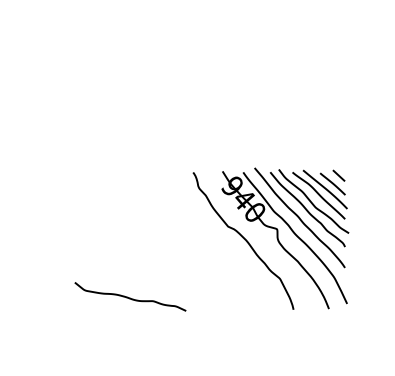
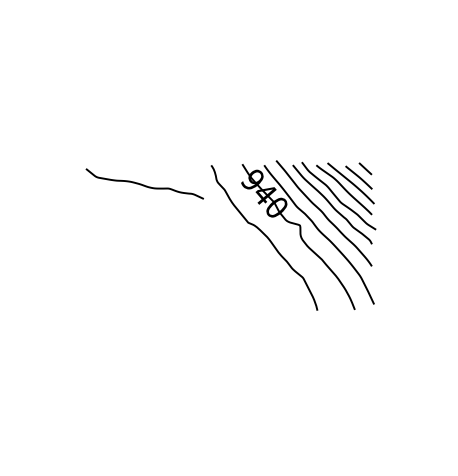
curve: (130, 297) -> (144, 184), moved

